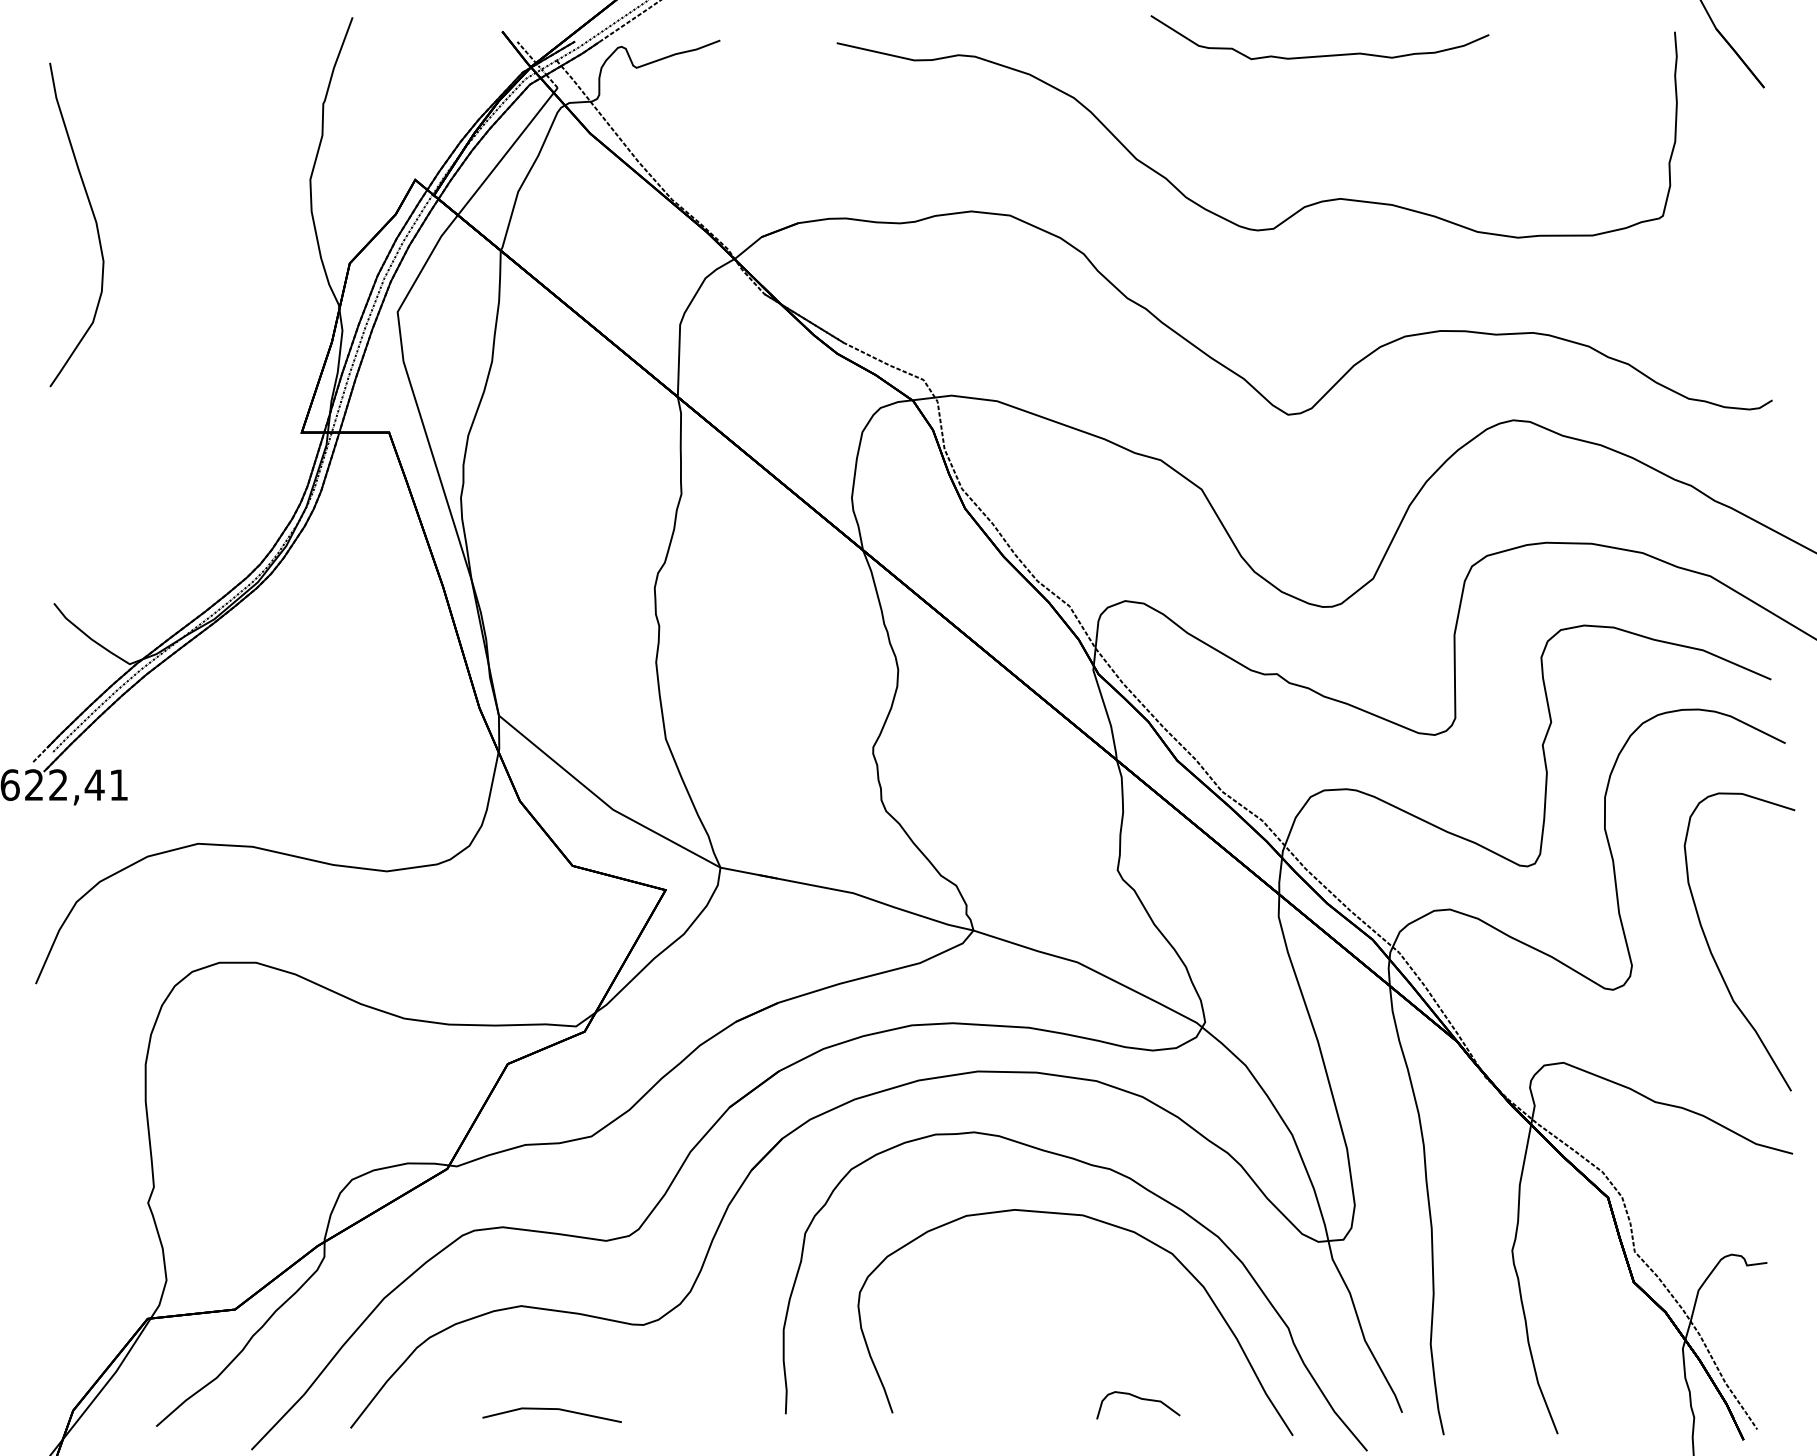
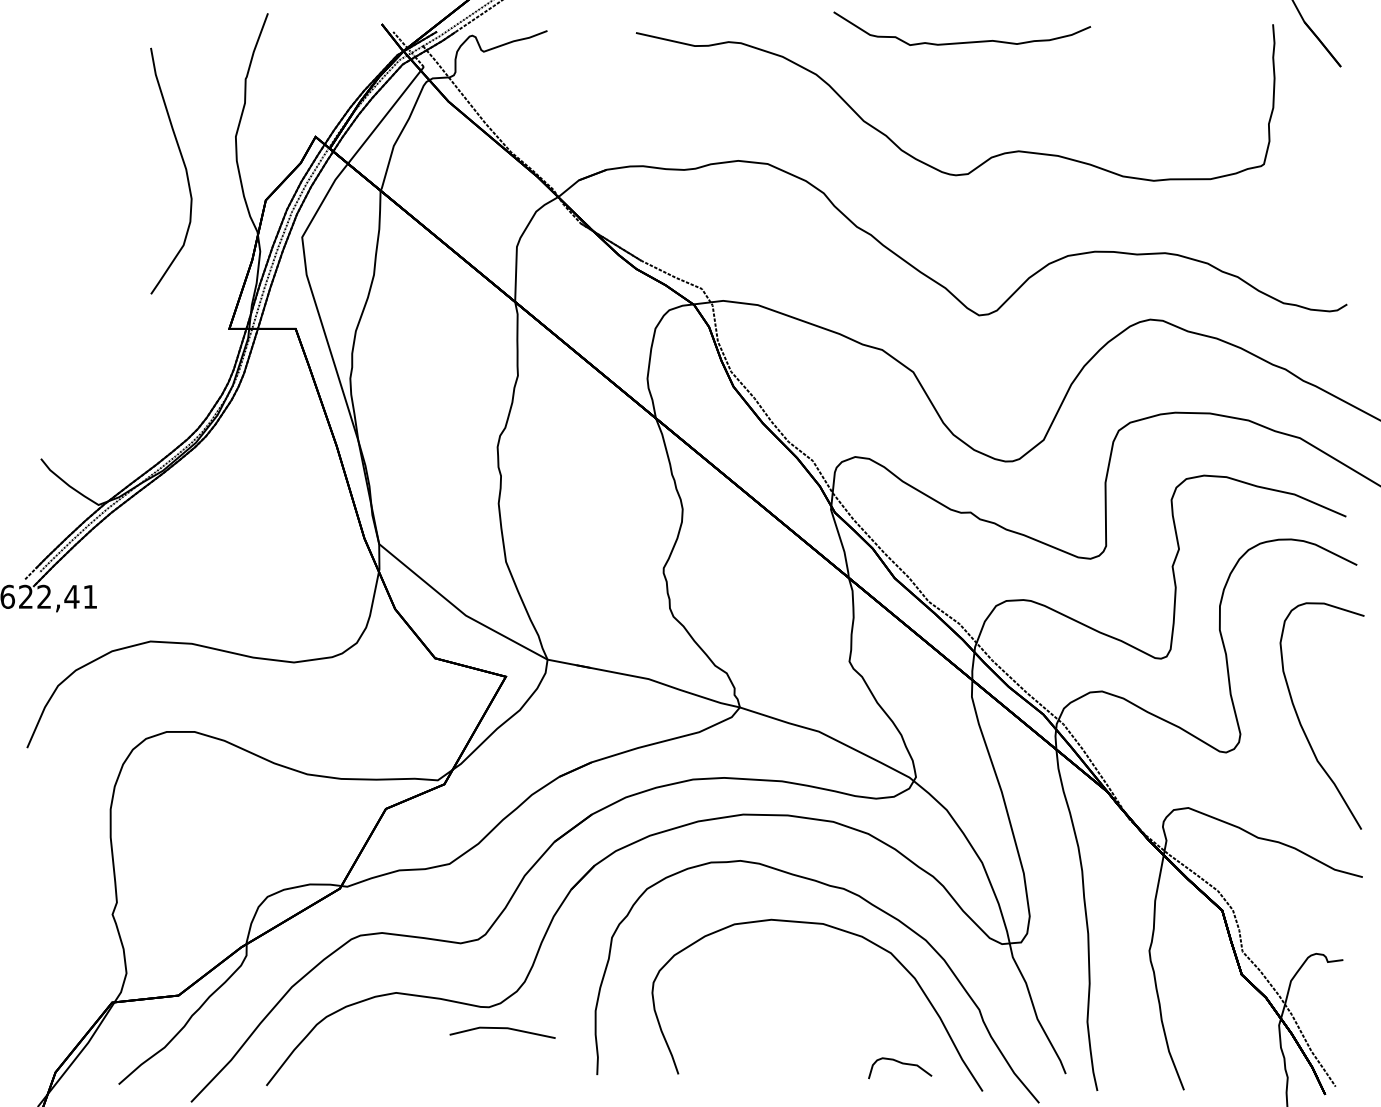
curve: (1324, 54) -> (965, 41), moved
curve: (94, 220) -> (184, 167), moved
curve: (1141, 1400) -> (902, 1064), moved
line: (553, 1410) -> (503, 1029), moved

